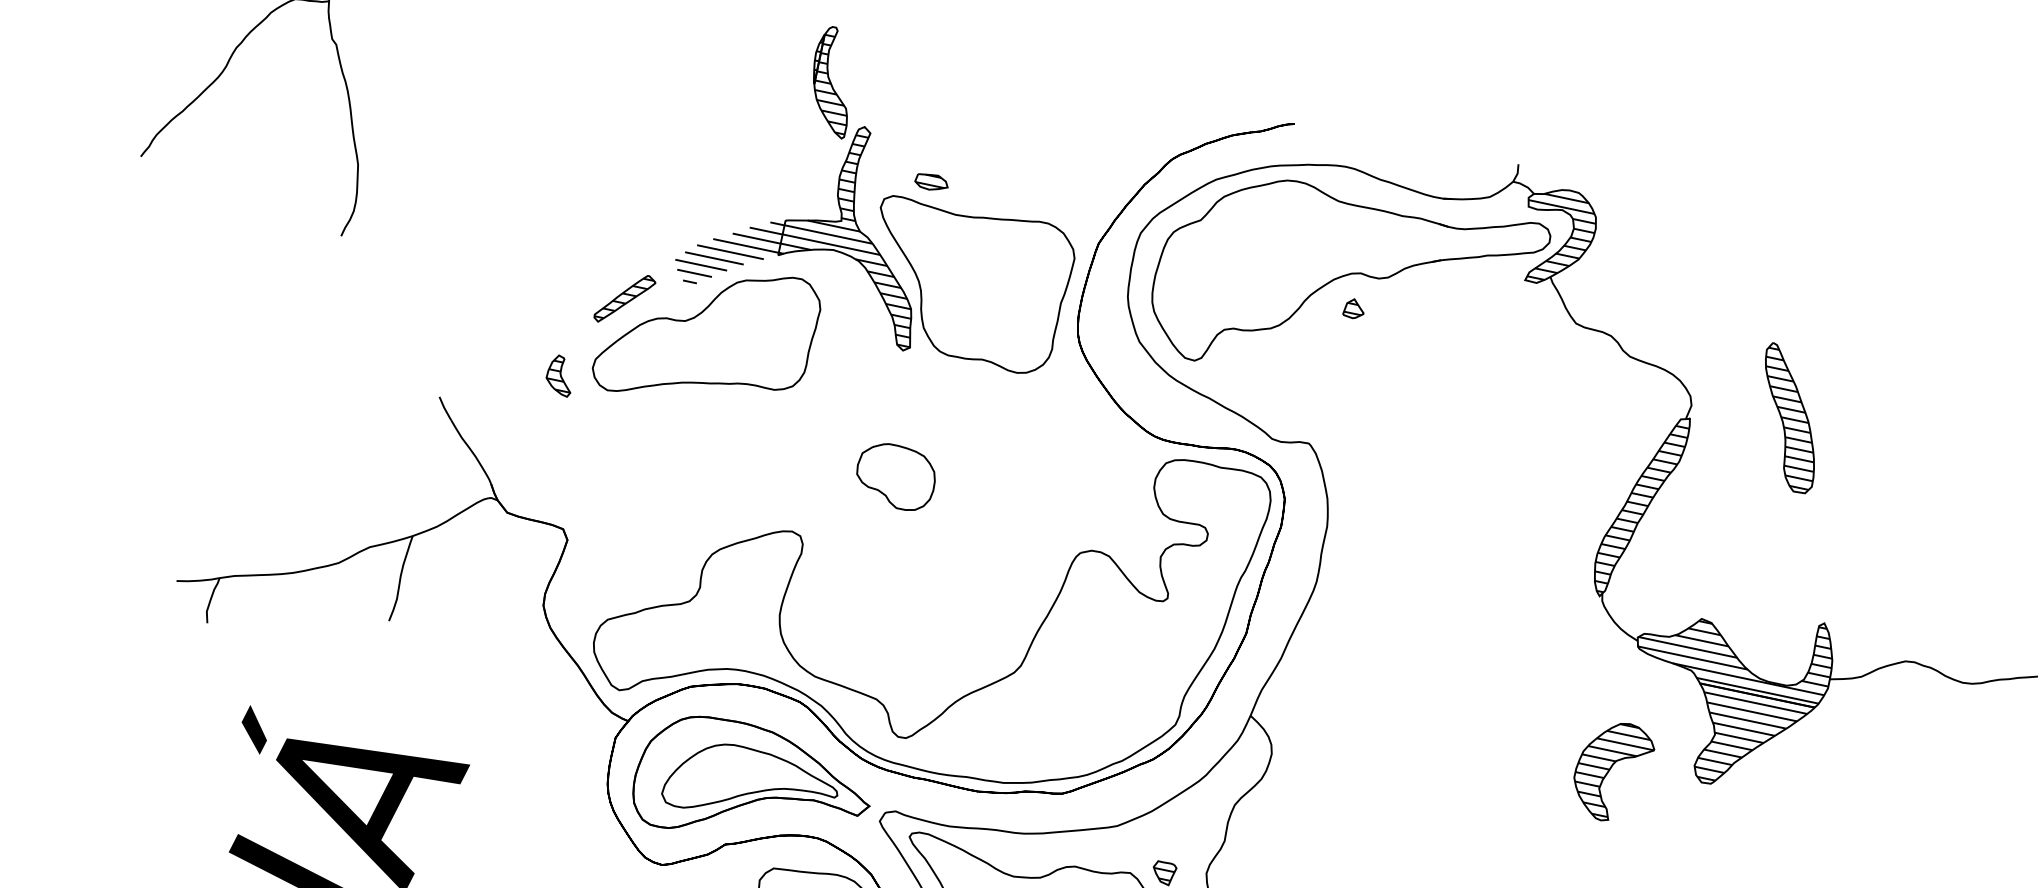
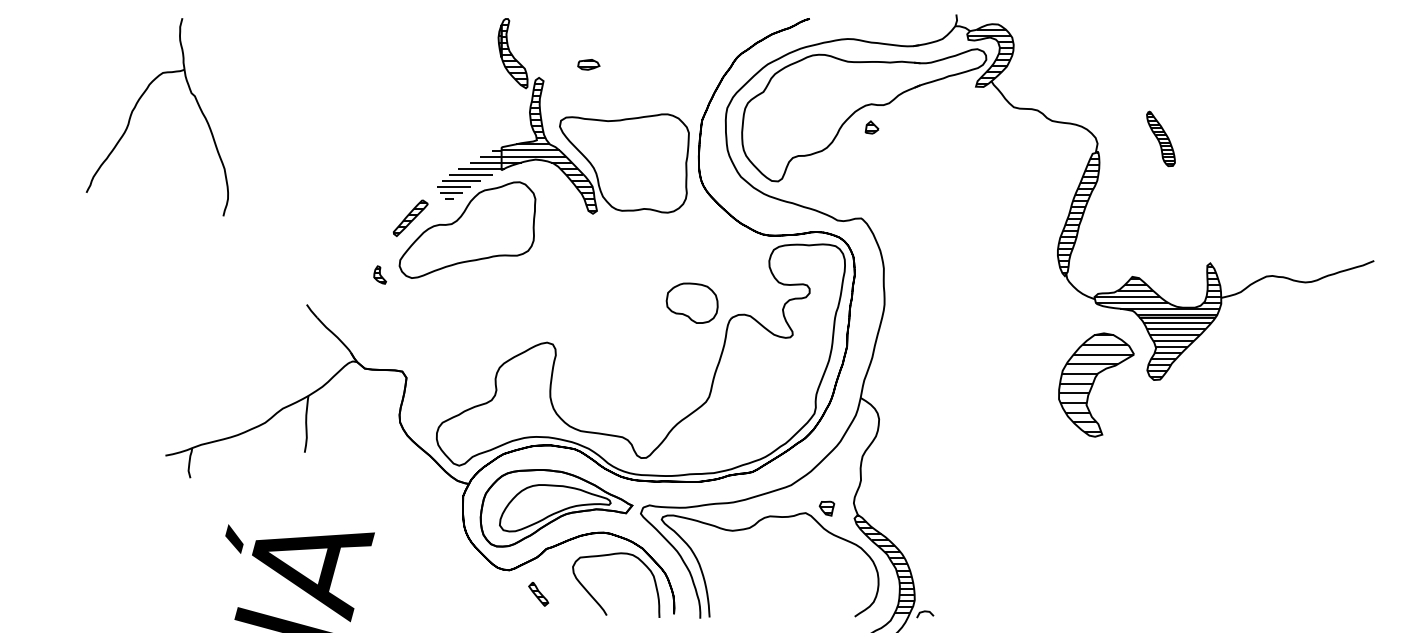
part: (931, 181) -> (588, 64), moved
part: (559, 374) -> (379, 274), size x0.7
part: (1788, 417) -> (1160, 138), size x0.6
part: (895, 475) -> (691, 302), moved
part: (1612, 770) -> (1096, 384), size x1.6

